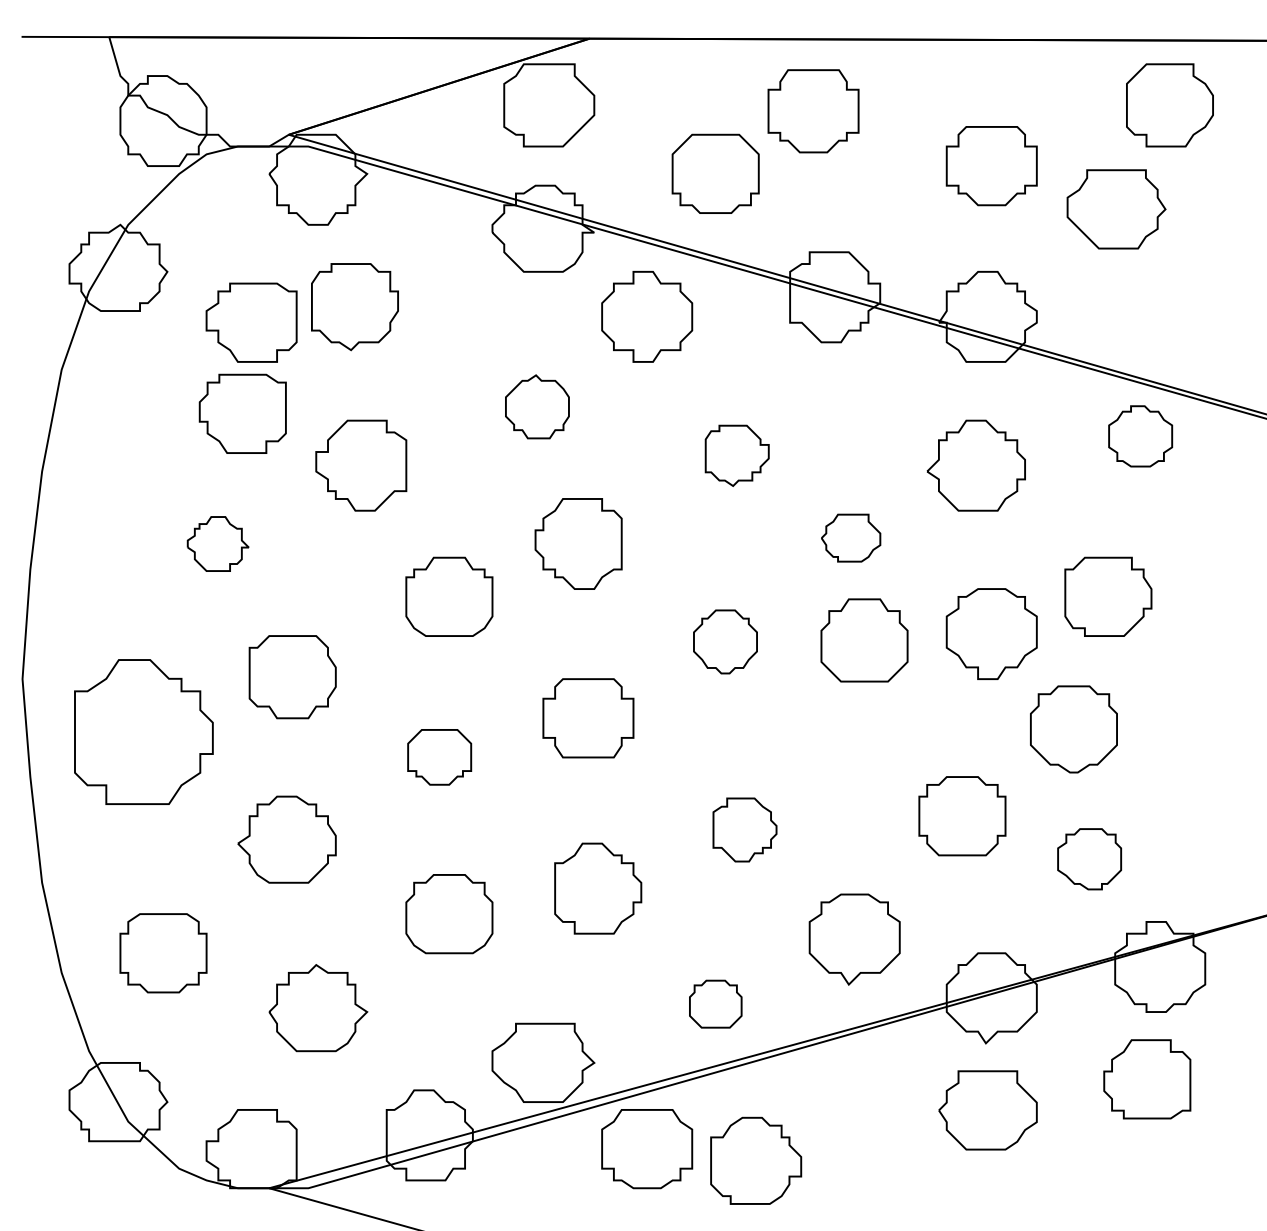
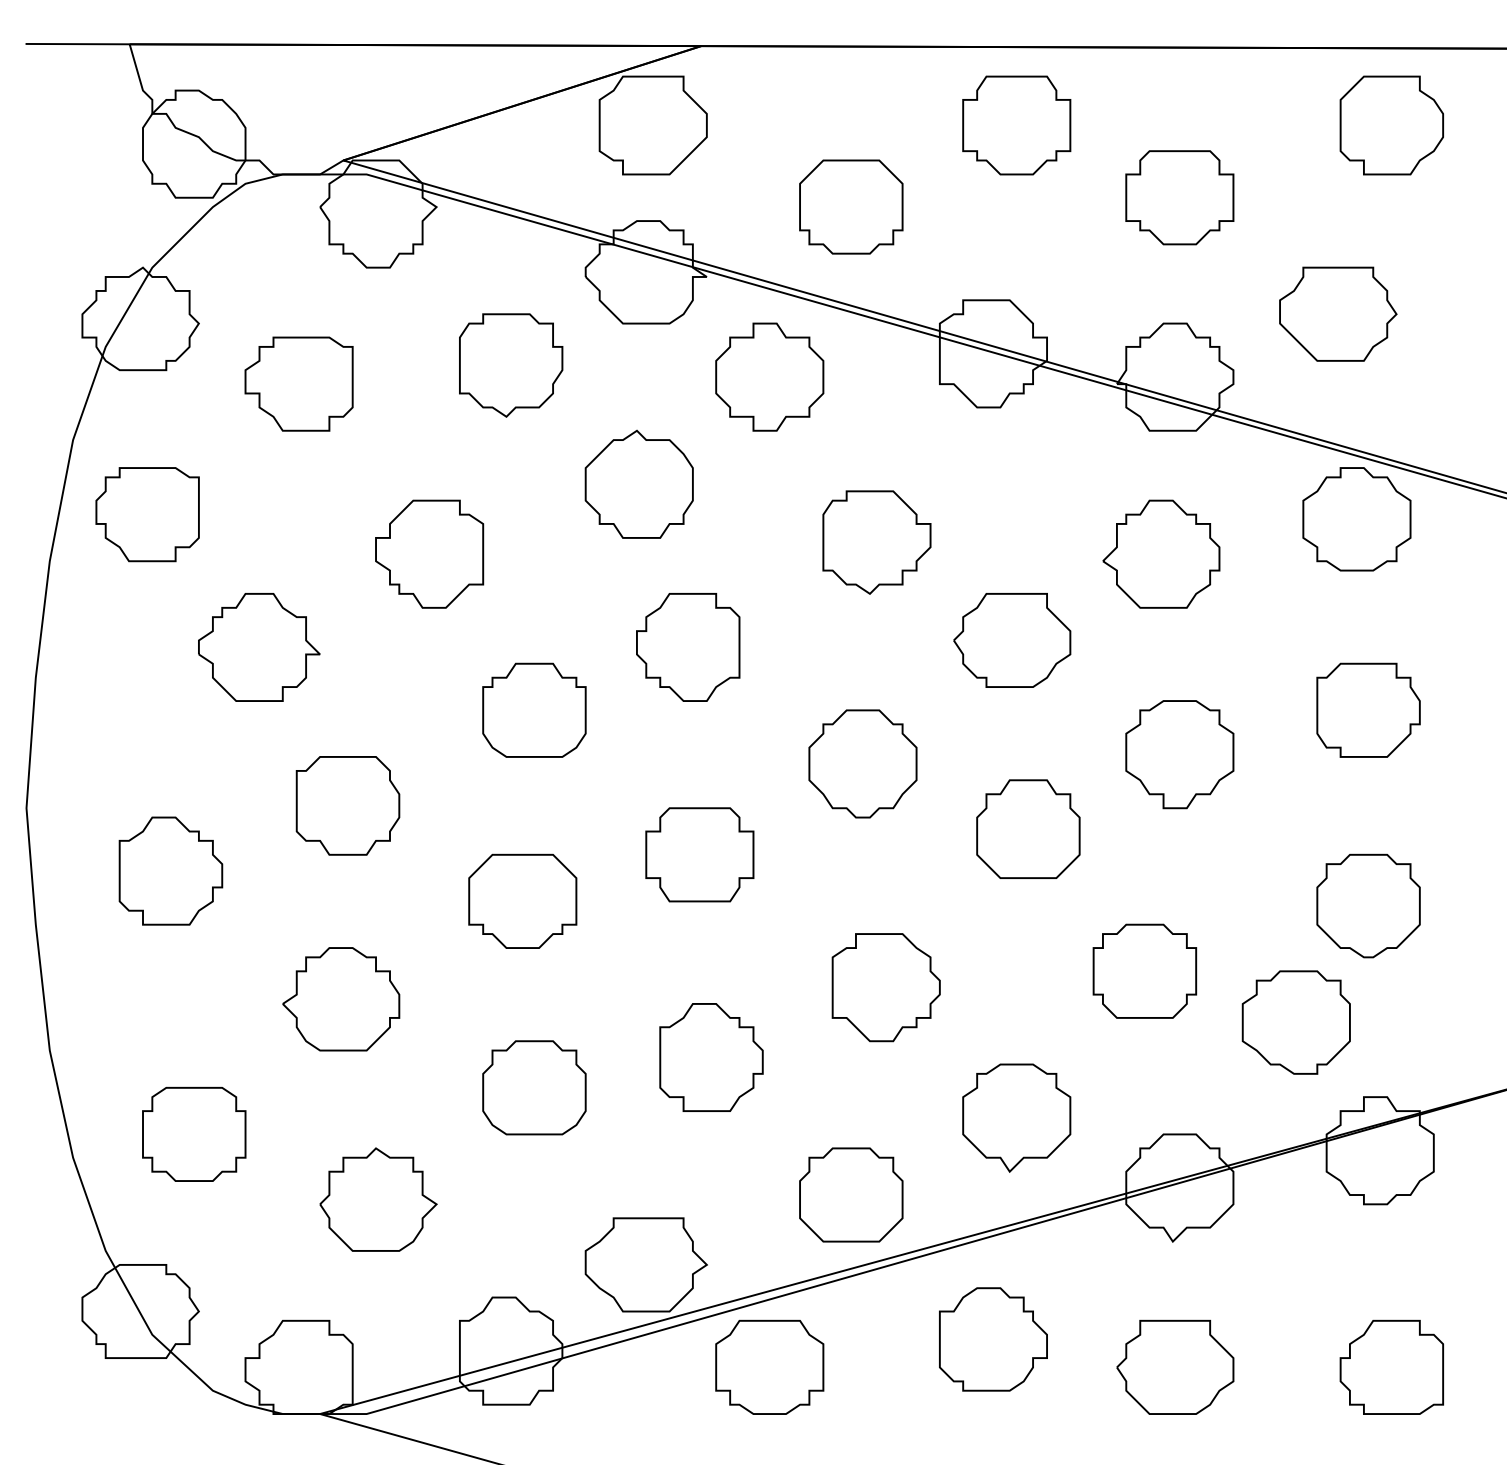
part: (813, 111) -> (1016, 125), moved
part: (1116, 208) -> (1338, 313), moved
part: (355, 307) -> (511, 365), moved
part: (536, 406) -> (638, 483), size x1.43
part: (242, 413) -> (147, 514), moved
part: (1140, 436) -> (1356, 519), size x1.43
part: (736, 455) -> (876, 542), size x1.43
part: (851, 538) -> (1012, 640), size x1.67
part: (218, 544) -> (259, 647), size x1.67
part: (1108, 596) -> (1368, 709), moved
part: (864, 639) -> (1028, 828), moved
part: (725, 641) -> (862, 763), size x1.43
part: (1073, 728) -> (1368, 905), moved
part: (143, 731) -> (170, 870), size x0.62
part: (439, 756) -> (522, 900), size x1.43
part: (744, 829) -> (885, 987), size x1.43
part: (1088, 859) -> (1295, 1022), size x1.43
part: (715, 1003) -> (851, 1194), size x1.67
part: (1146, 1078) -> (1391, 1366), moved
part: (988, 1109) -> (1175, 1366), moved
part: (756, 1160) -> (993, 1339), moved

